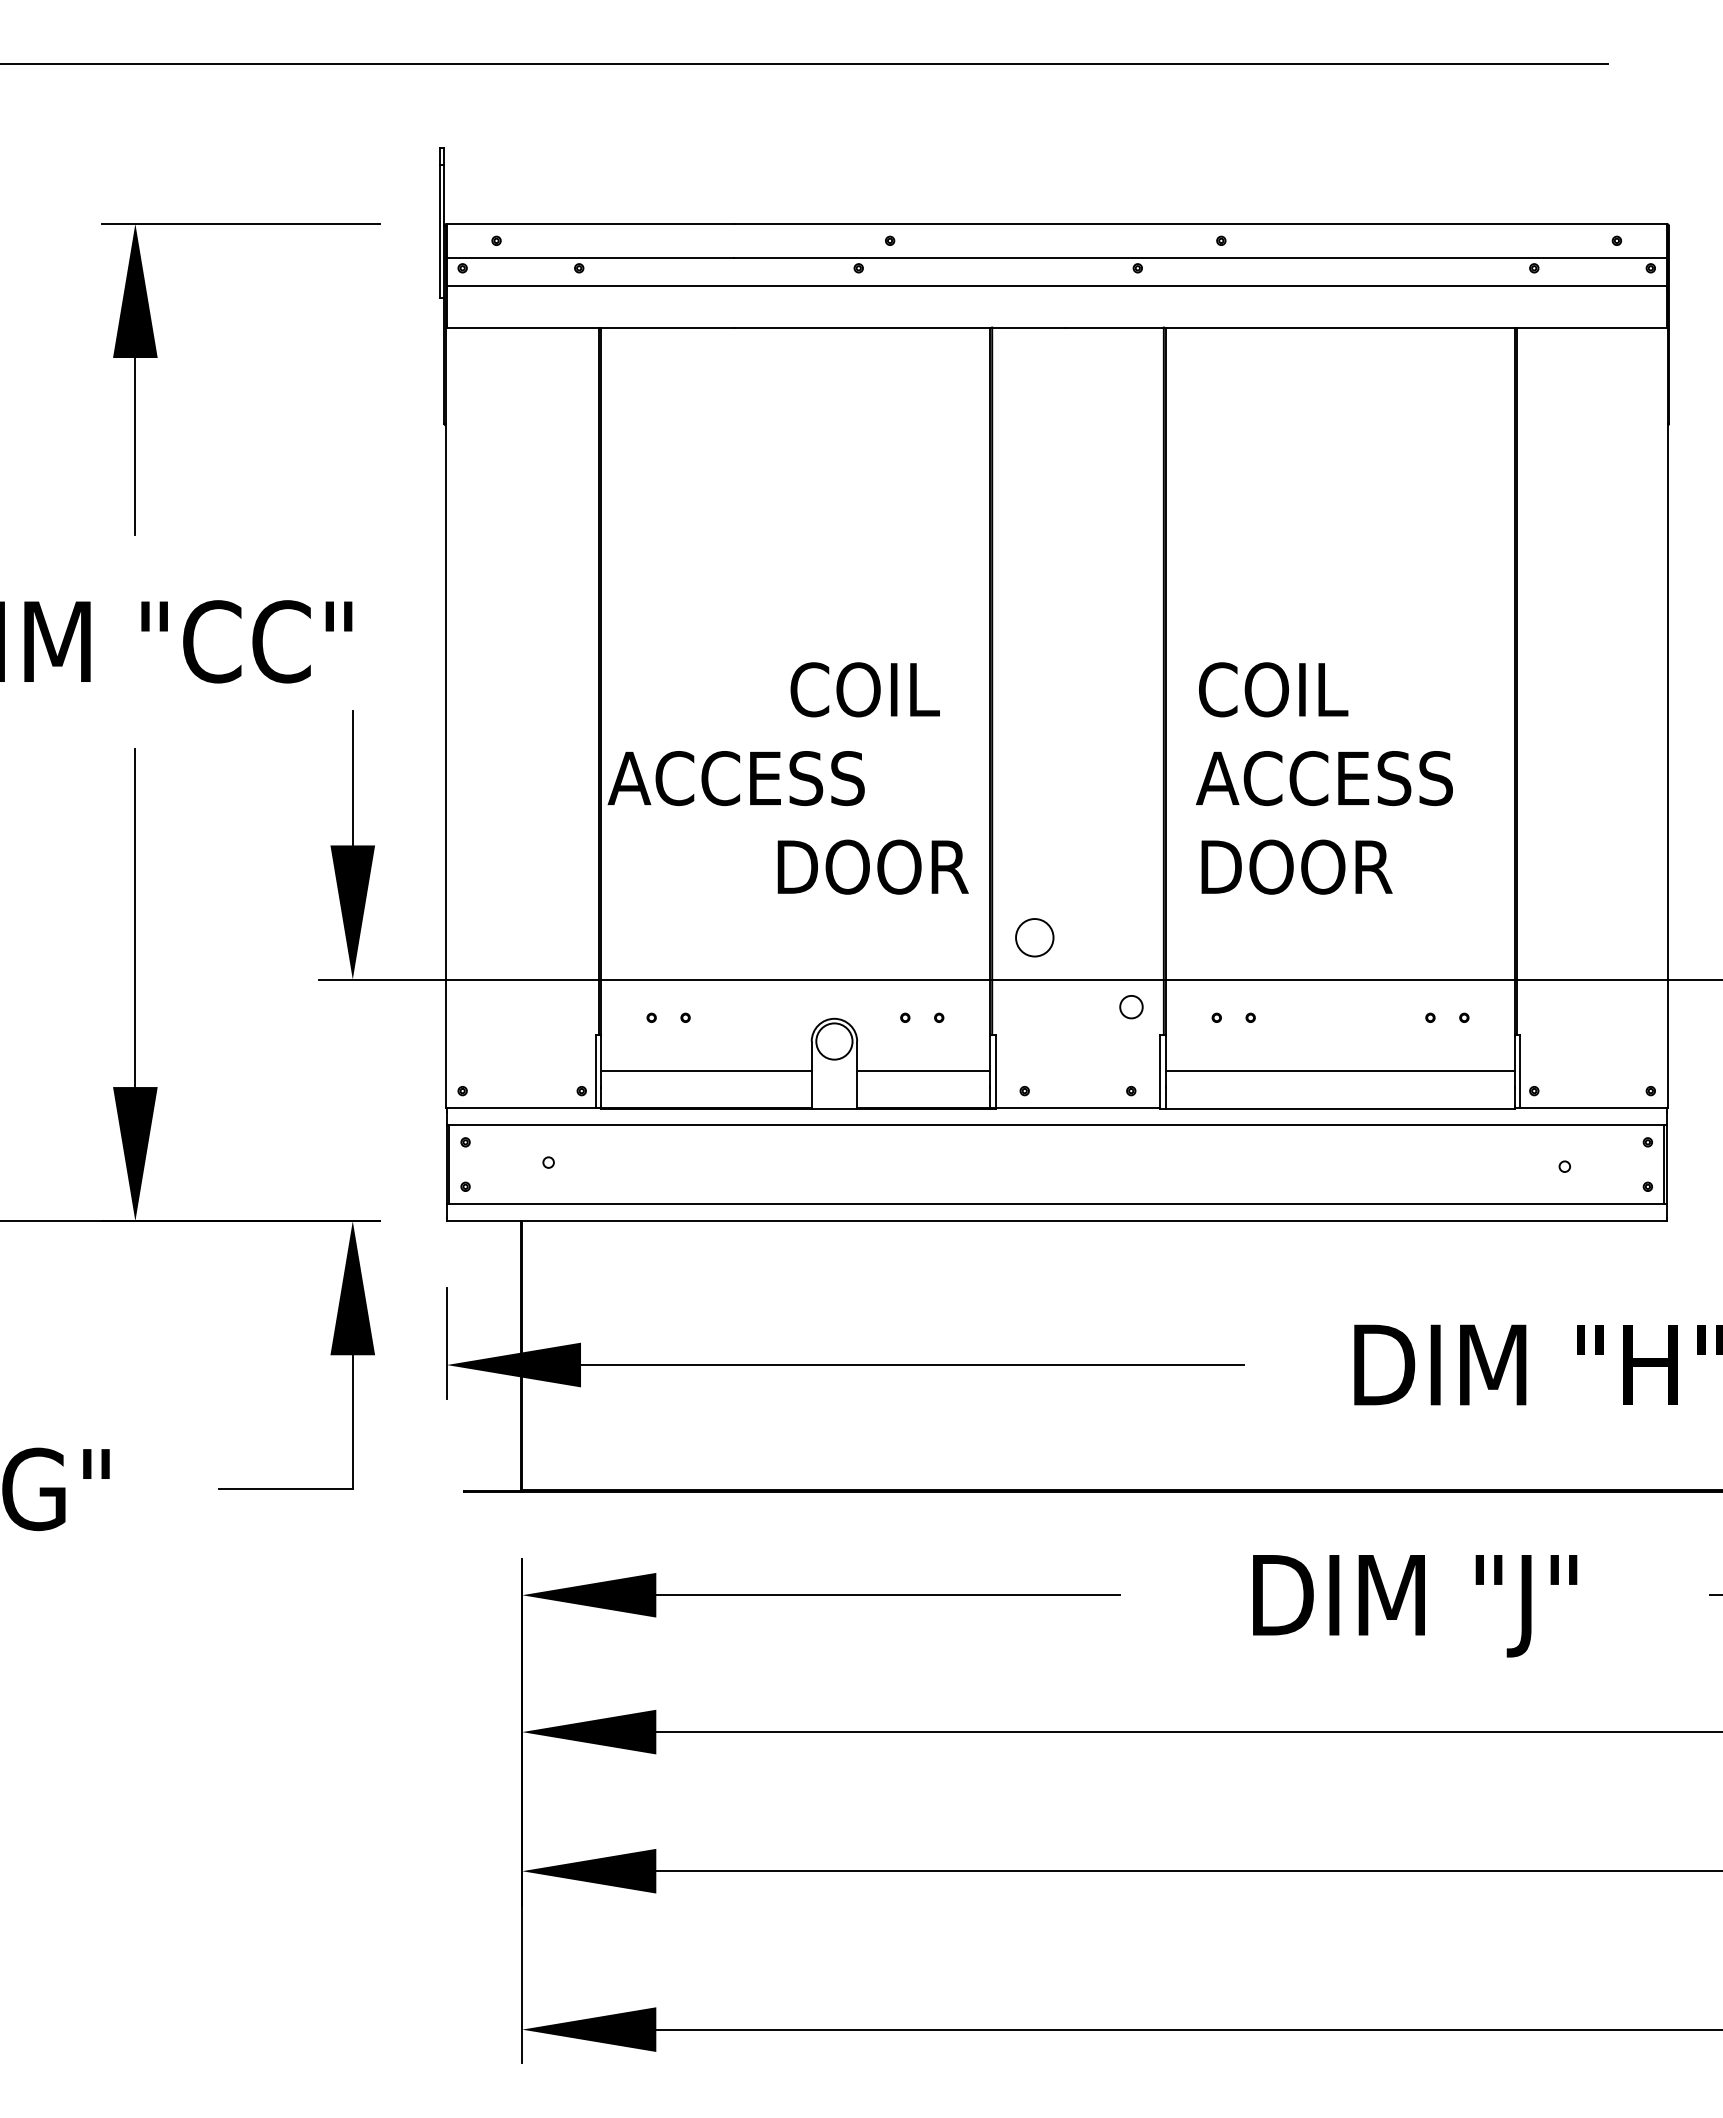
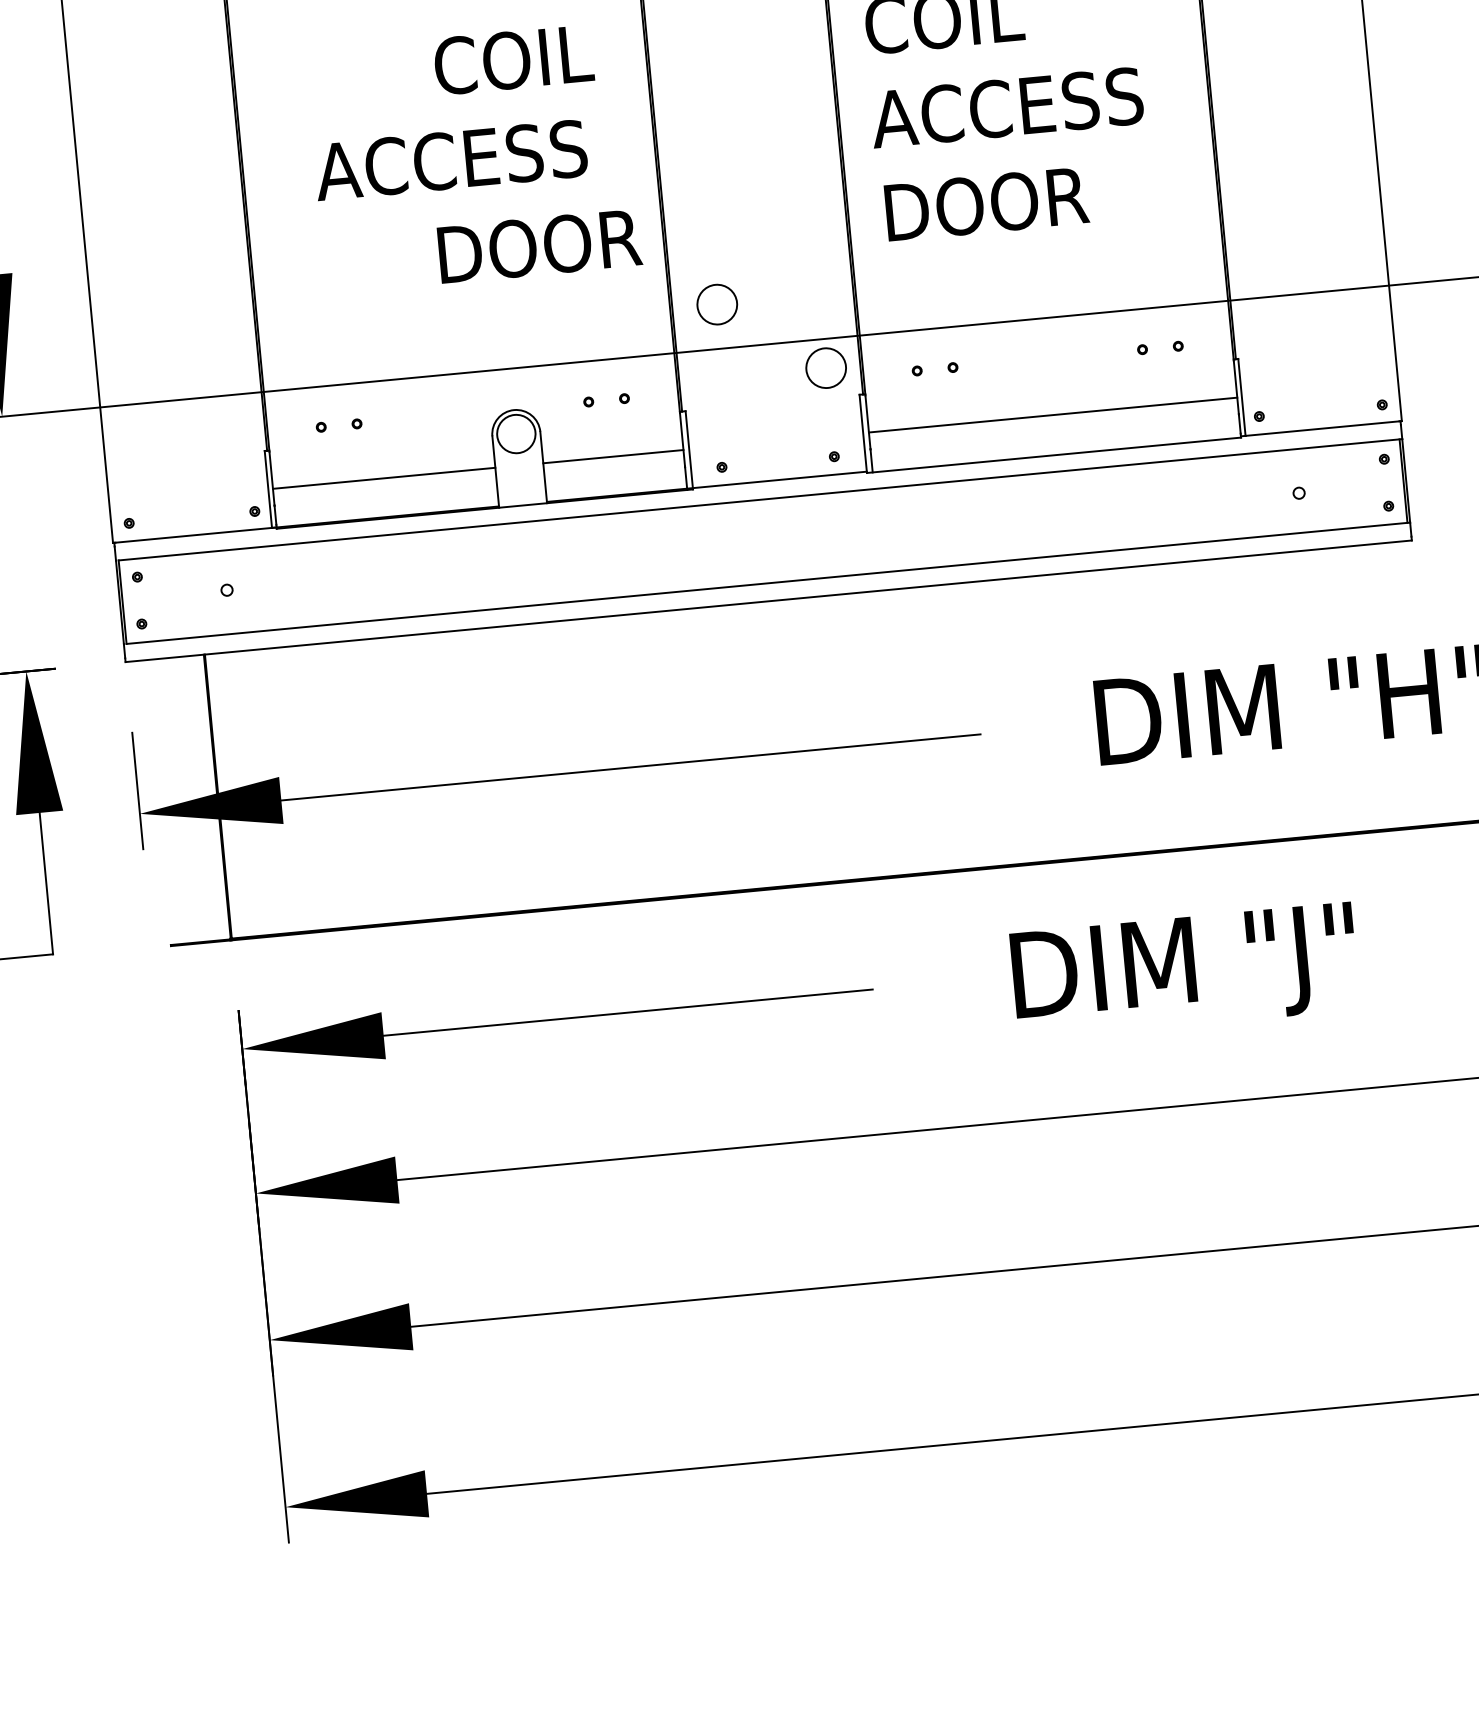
text: (735, 778) -> (450, 160), moved
circle: (1131, 1006) -> (826, 367), size x1.67

